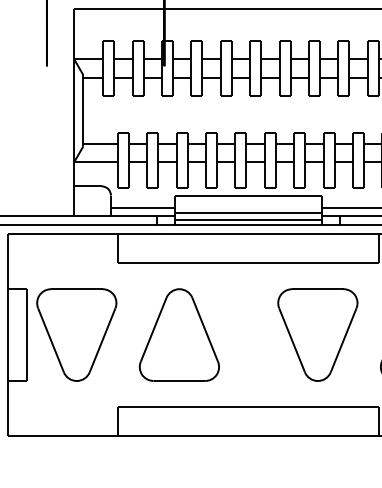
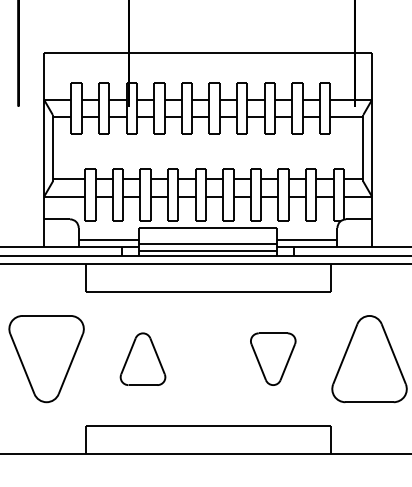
part: (178, 335) -> (142, 359), size x0.6
part: (318, 335) -> (273, 359), size x0.6

